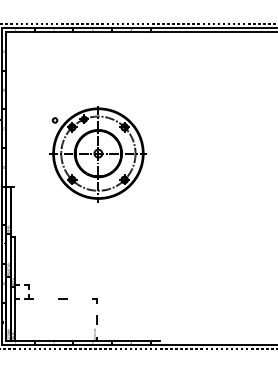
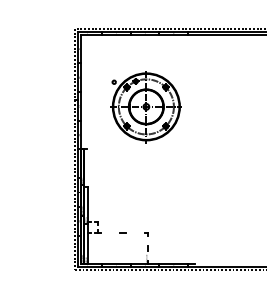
part: (97, 154) -> (145, 107), moved

